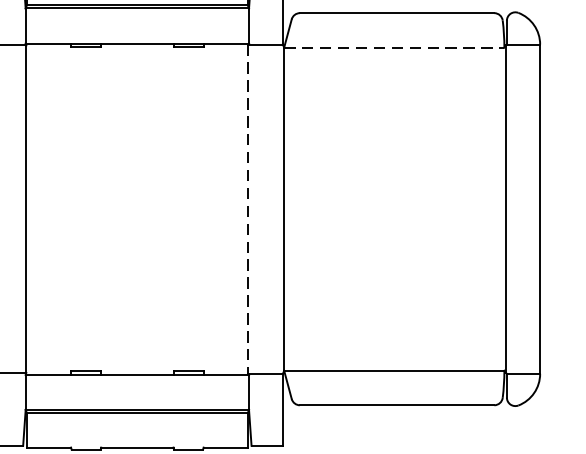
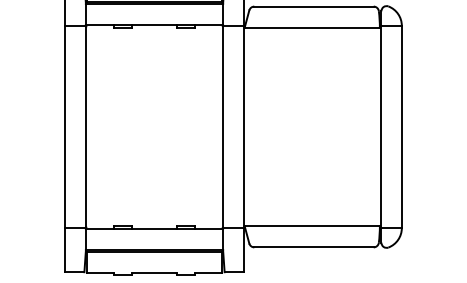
line: (394, 47) -> (312, 27), dashed -> solid
line: (248, 210) -> (222, 127), dashed -> solid

